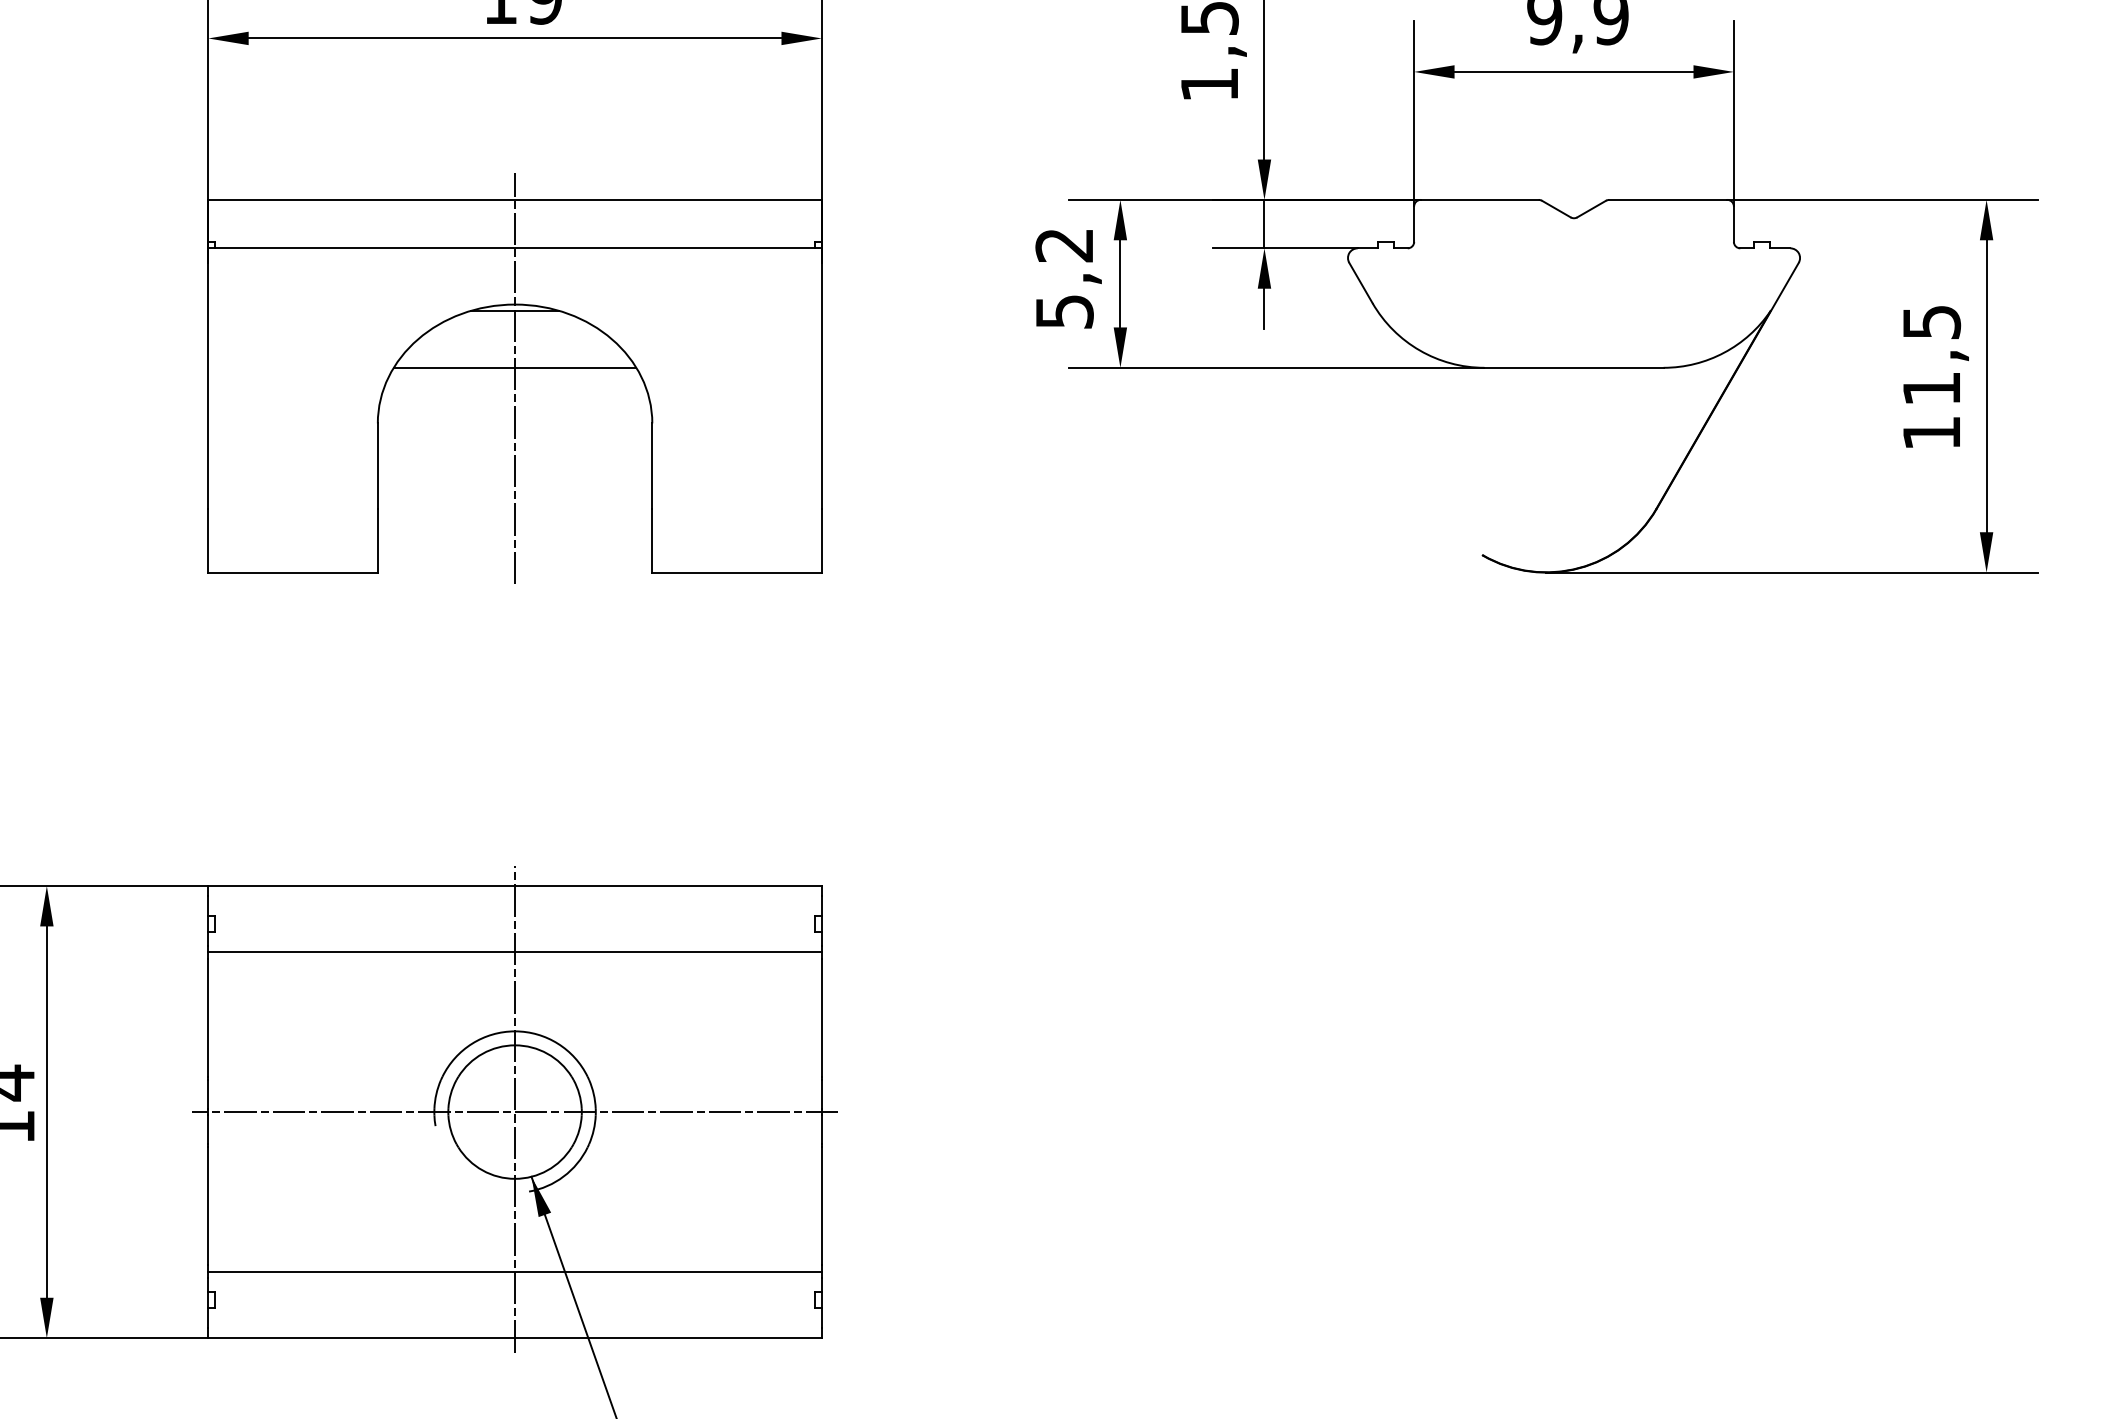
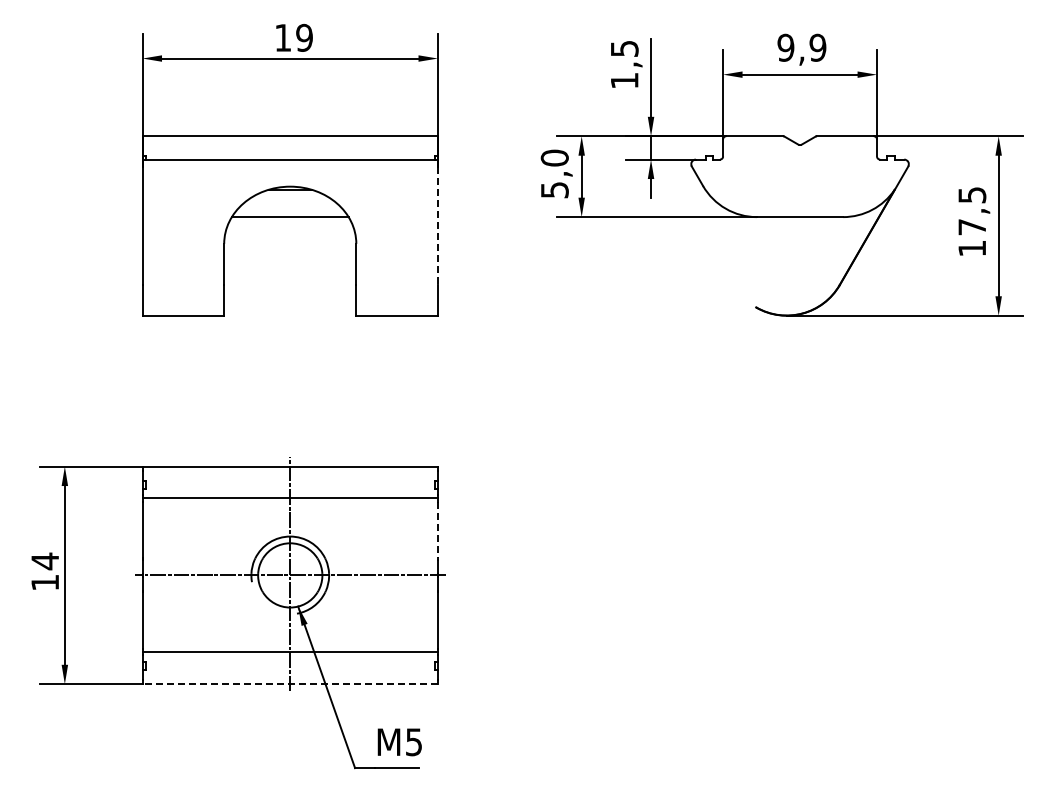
text: (1063, 243) -> (554, 157), 5,2 -> 5,0
line: (515, 378) -> (290, 222), removed
line: (820, 387) -> (437, 226), solid -> dashed
text: (1930, 389) -> (971, 227), 11,5 -> 17,5
line: (820, 1018) -> (437, 530), solid -> dashed
line: (515, 1338) -> (290, 684), solid -> dashed

